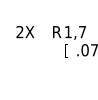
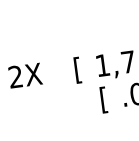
text: (57, 32) -> (83, 68), R -> [

